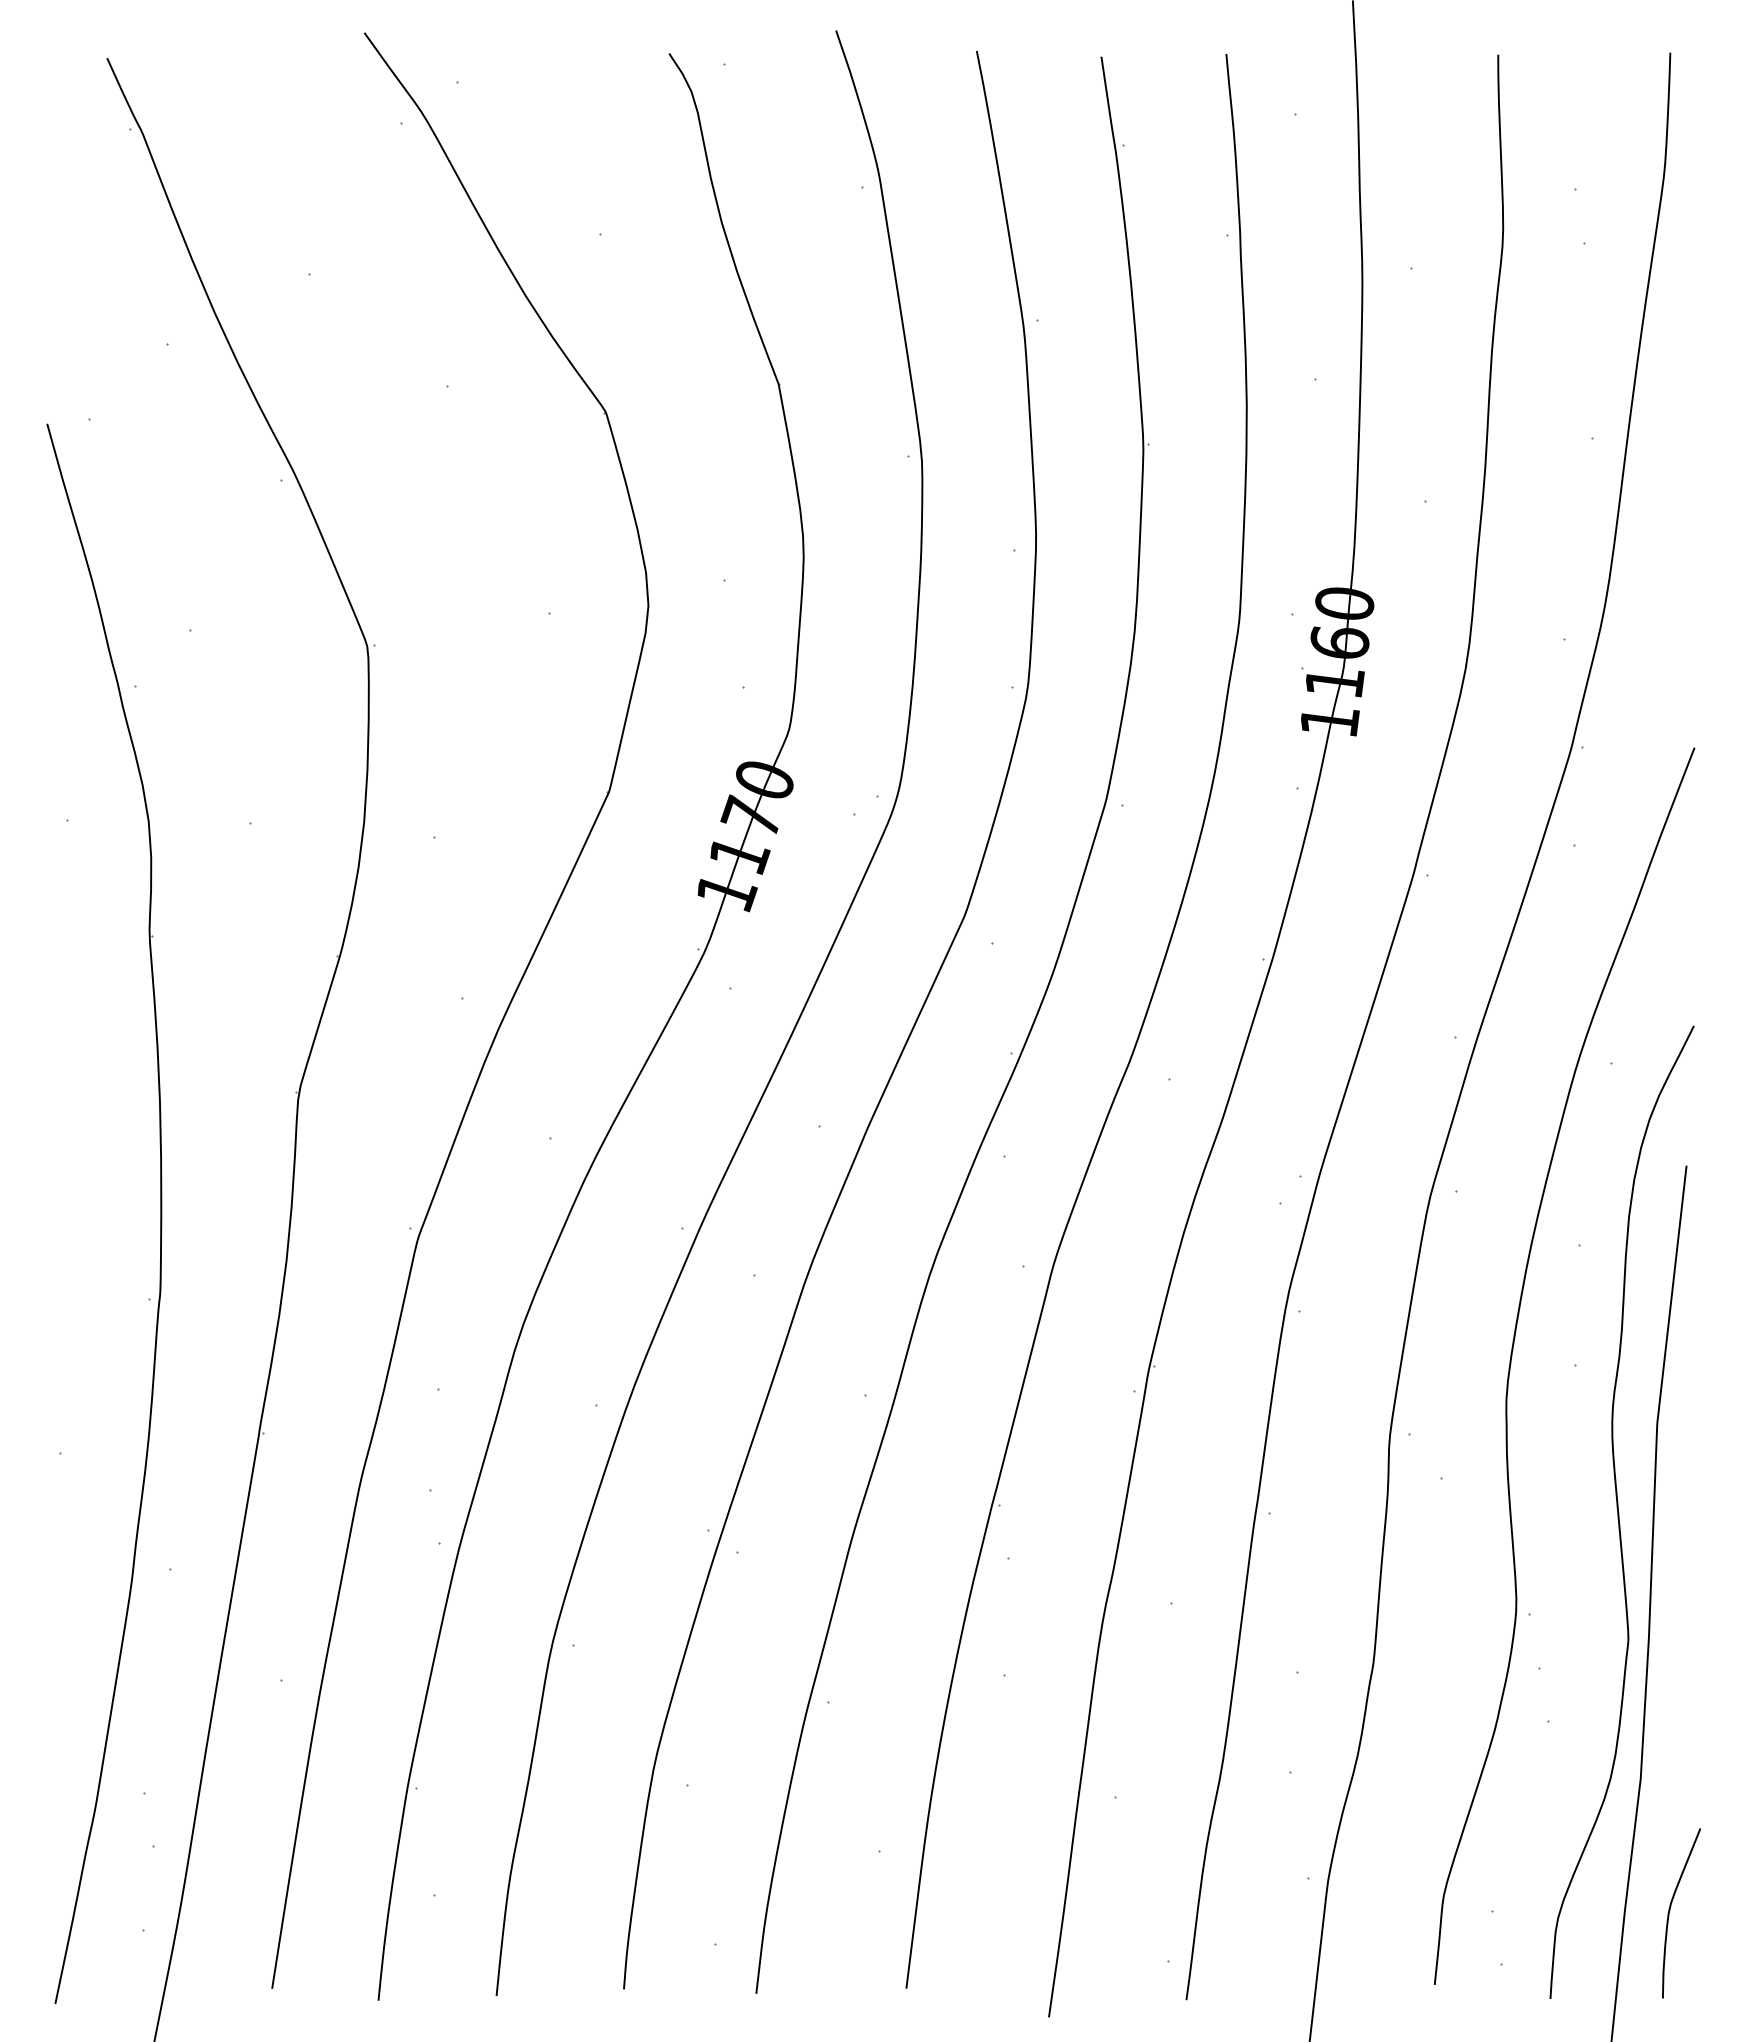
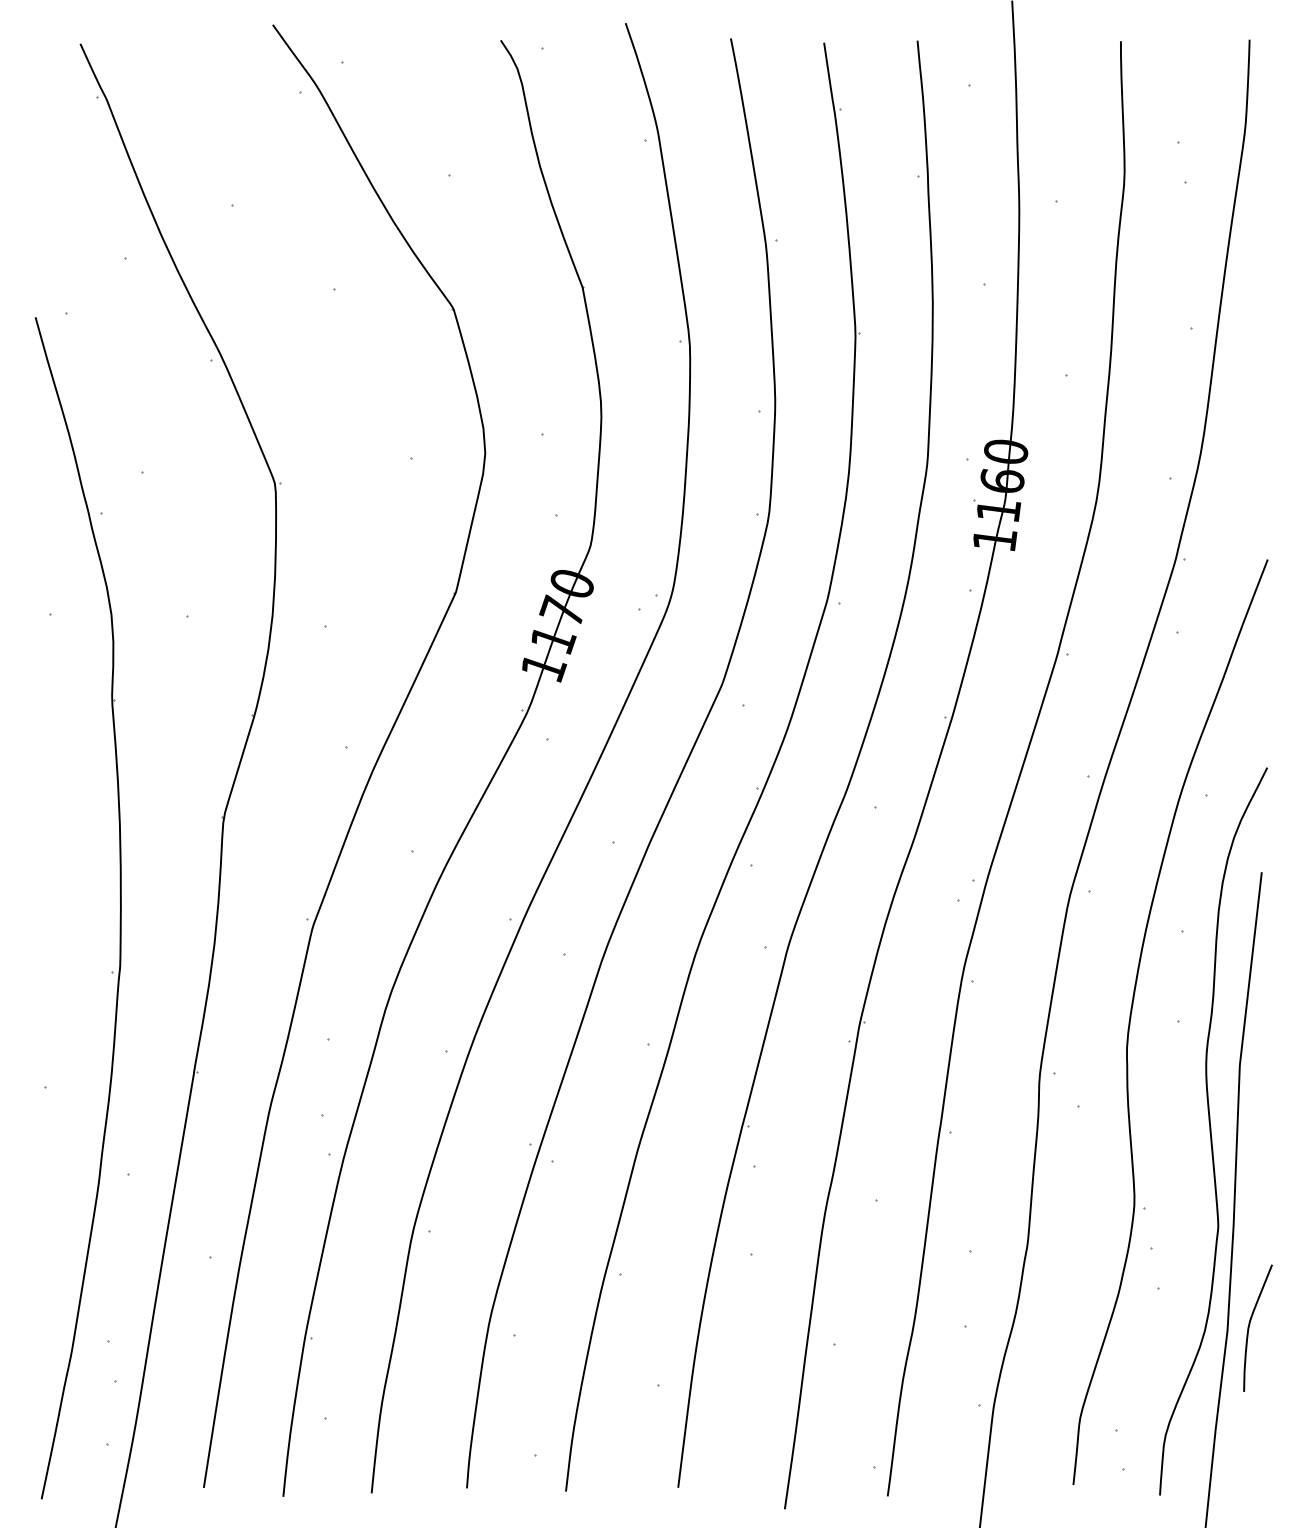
curve: (1670, 1911) -> (1249, 1326), moved

